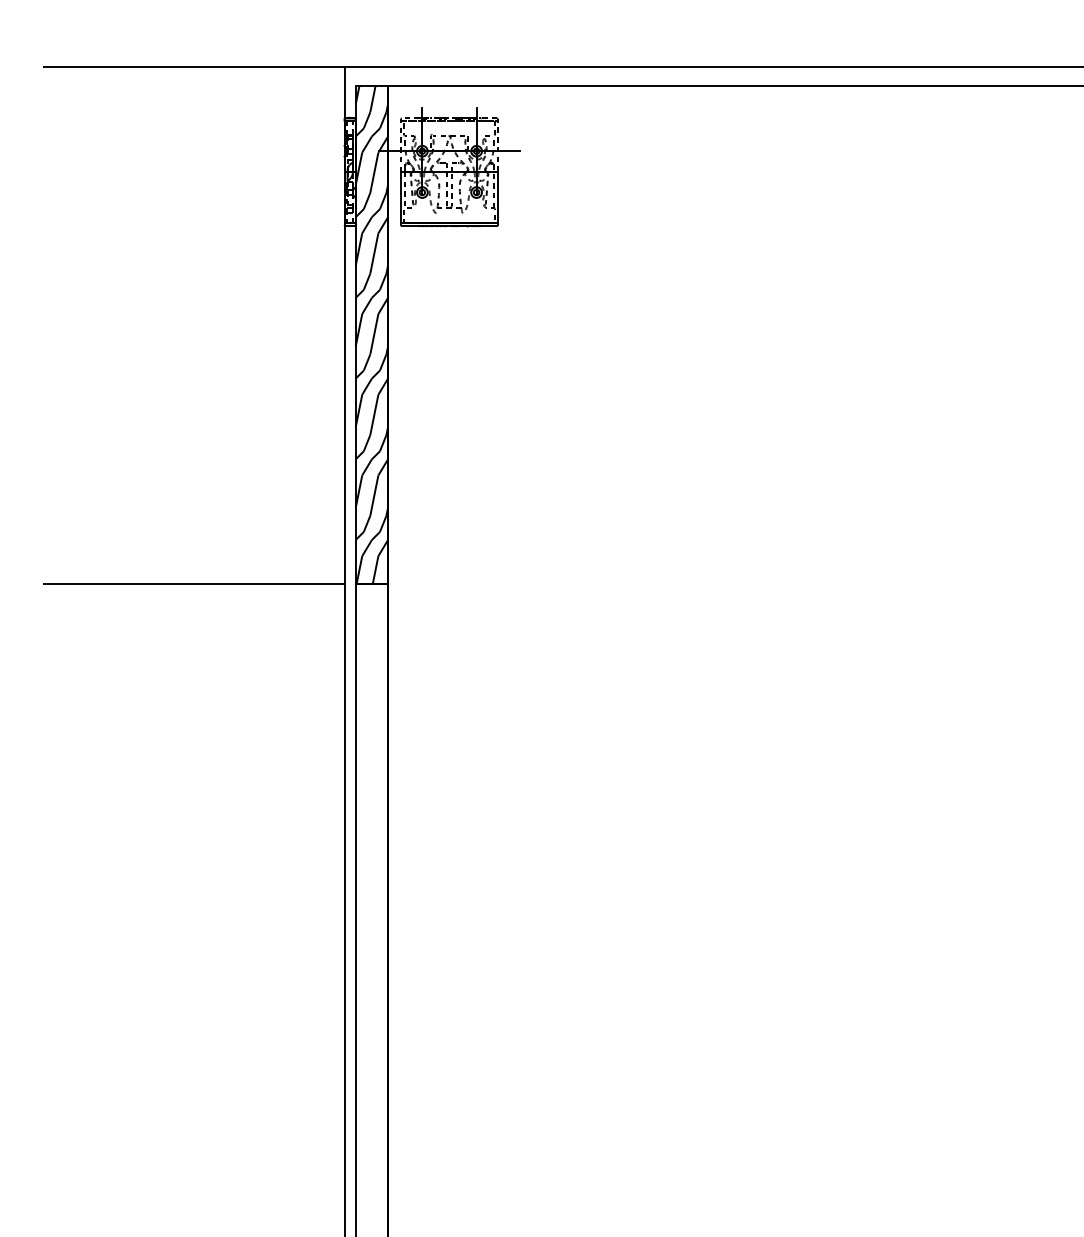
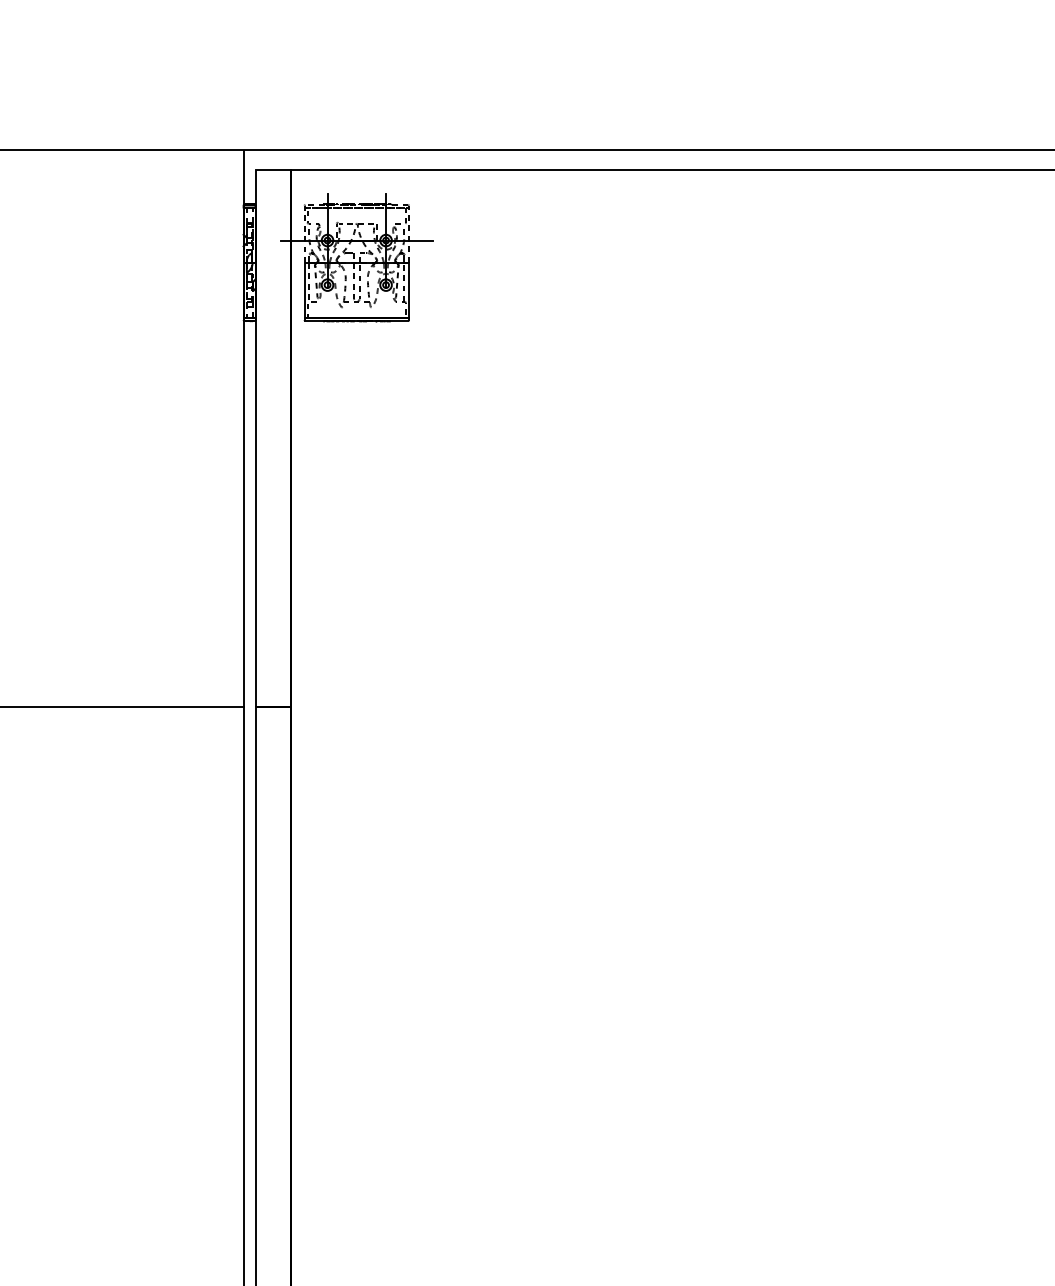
hatch: (371, 334) -> (272, 438), removed

